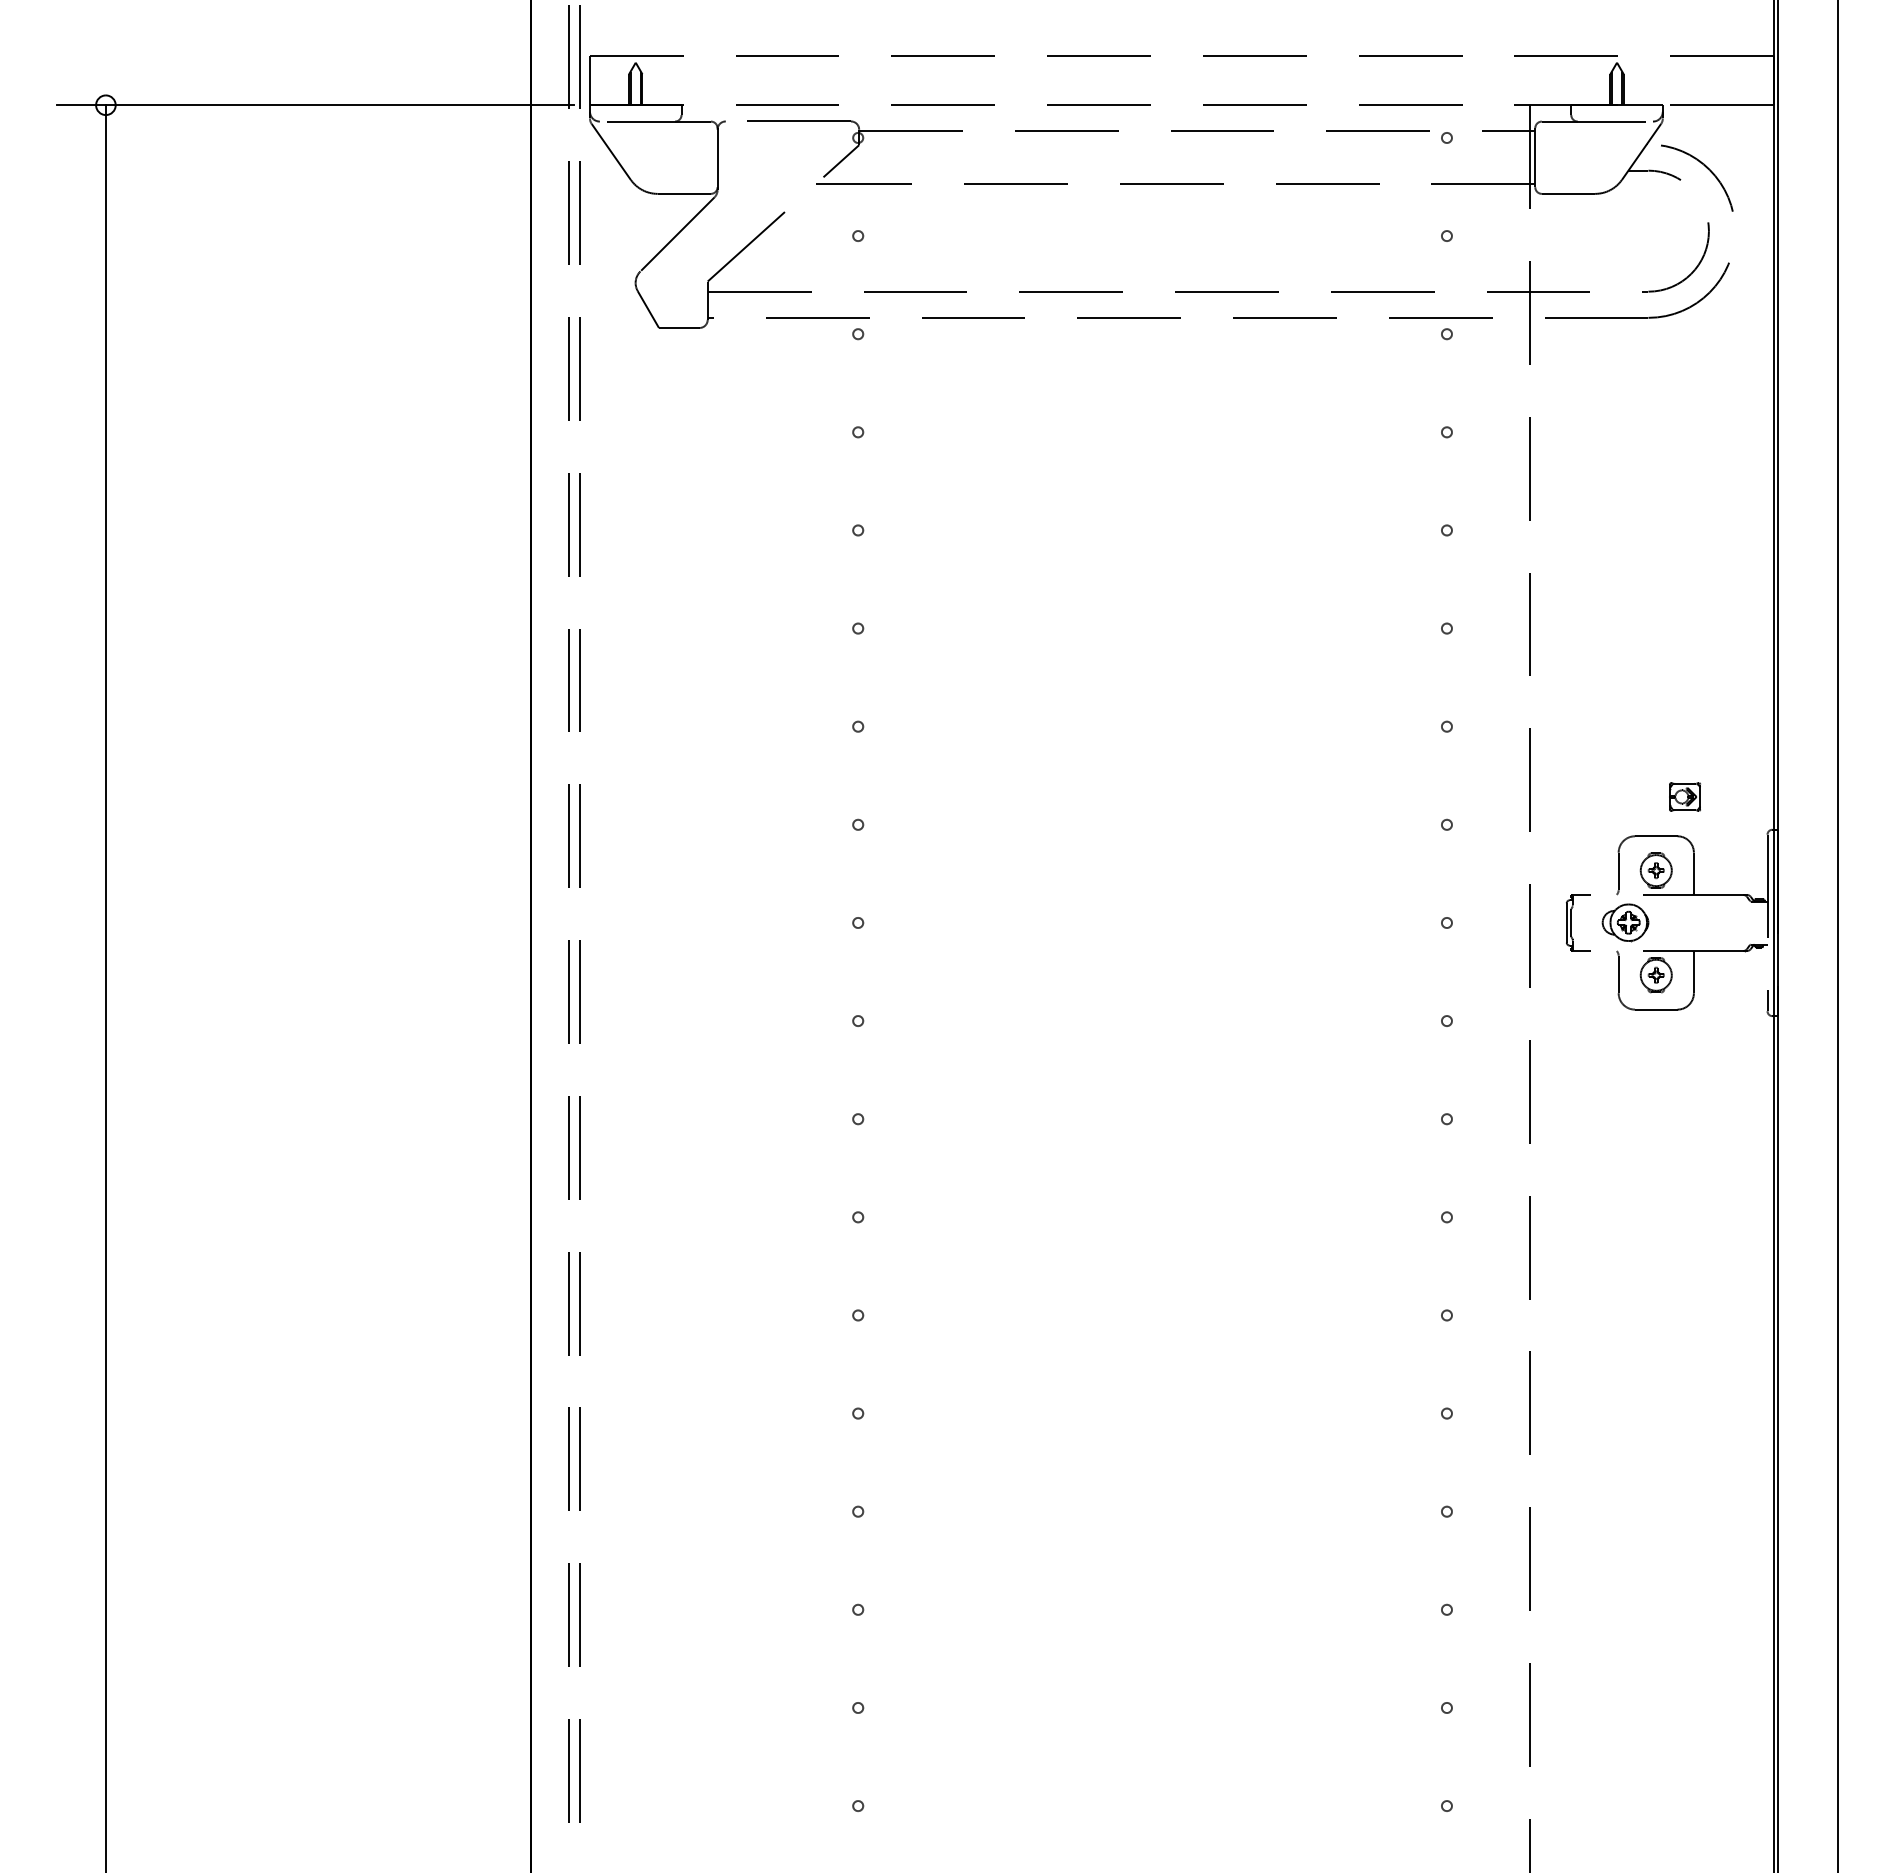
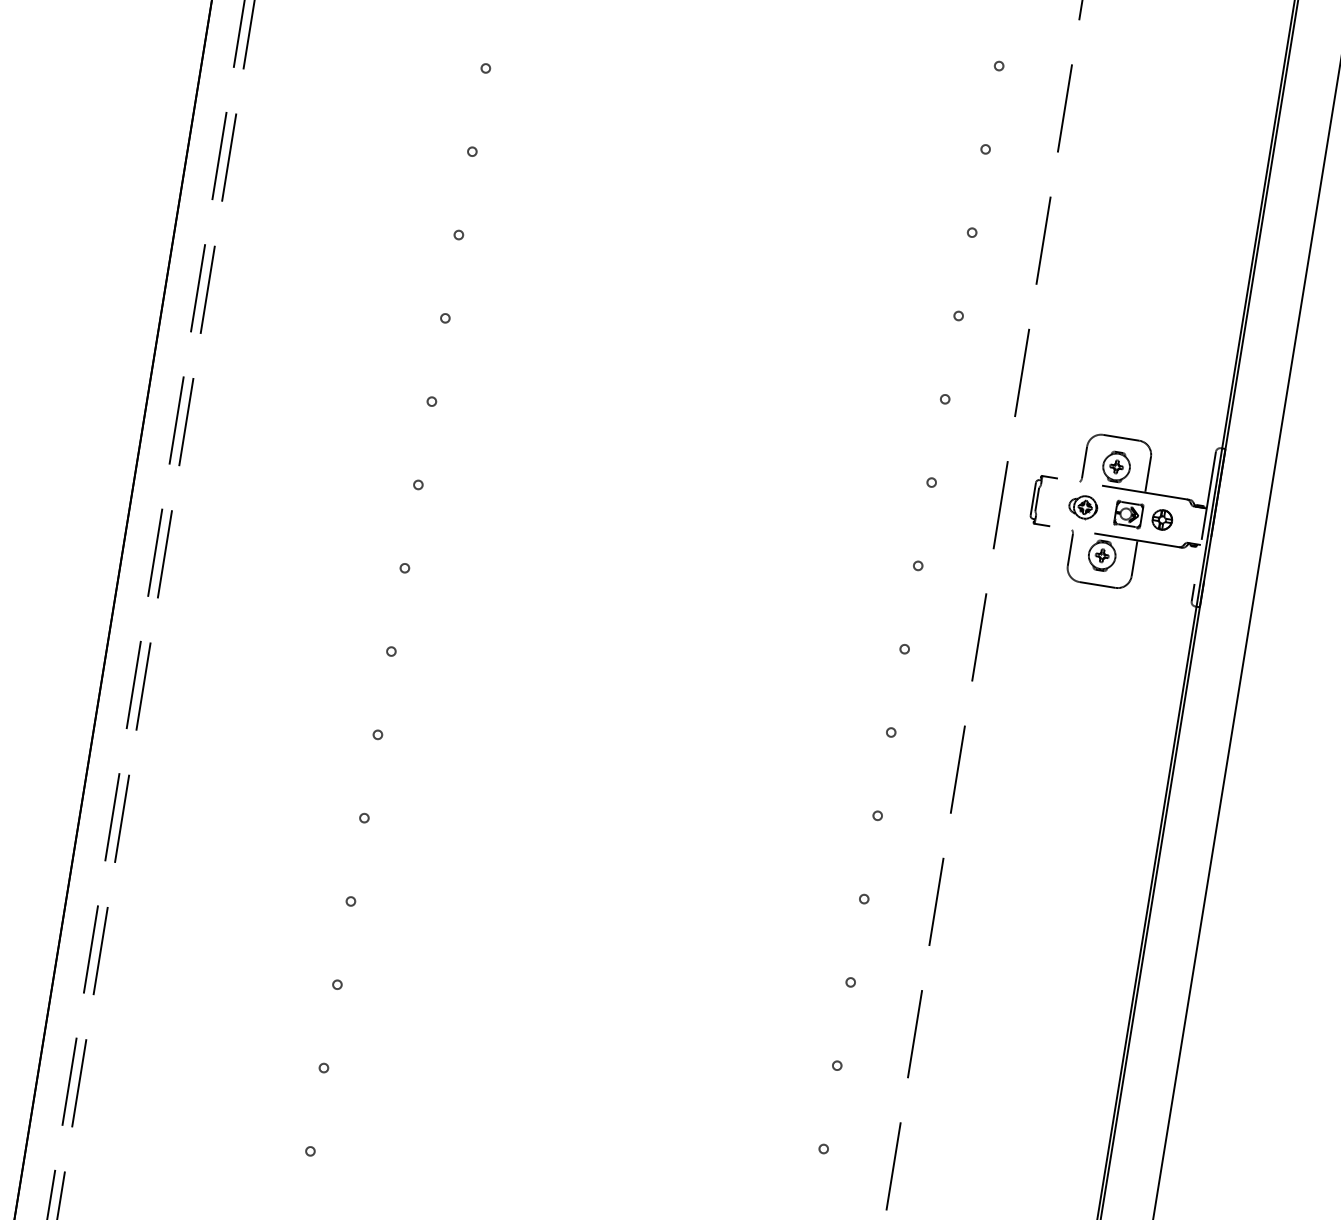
part: (1684, 796) -> (1128, 514), moved
part: (1718, 922) -> (1162, 519), added
part: (1625, 923) -> (1083, 507), size x0.71

